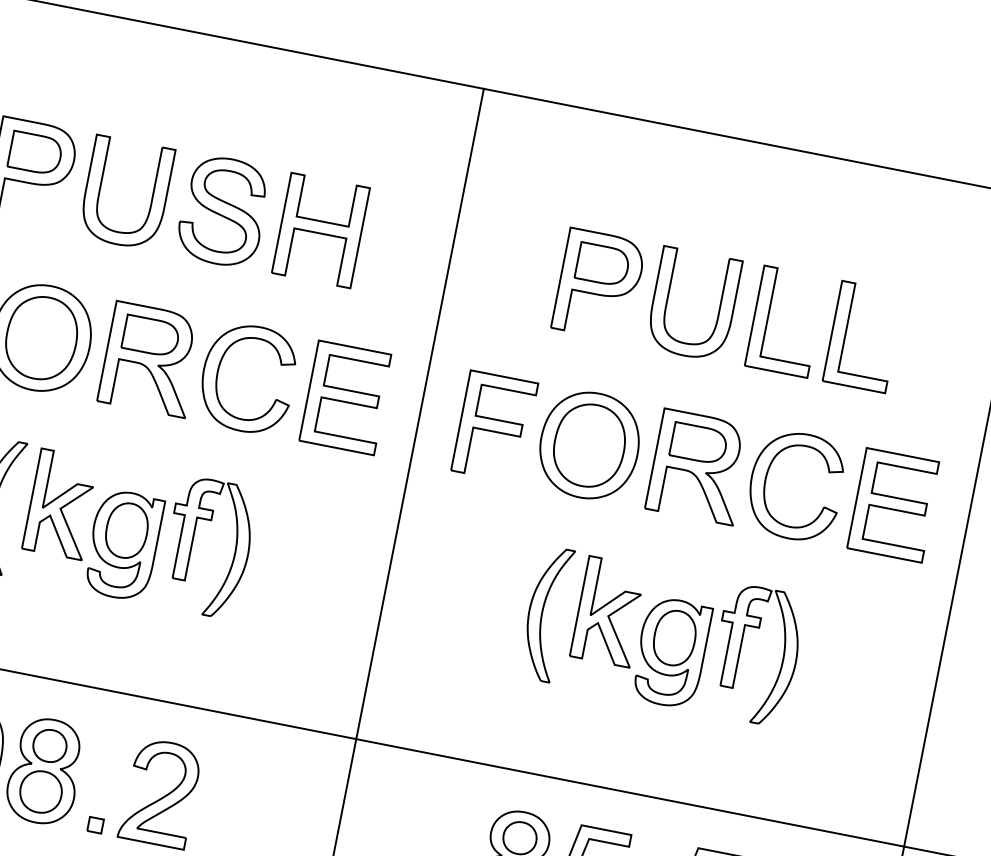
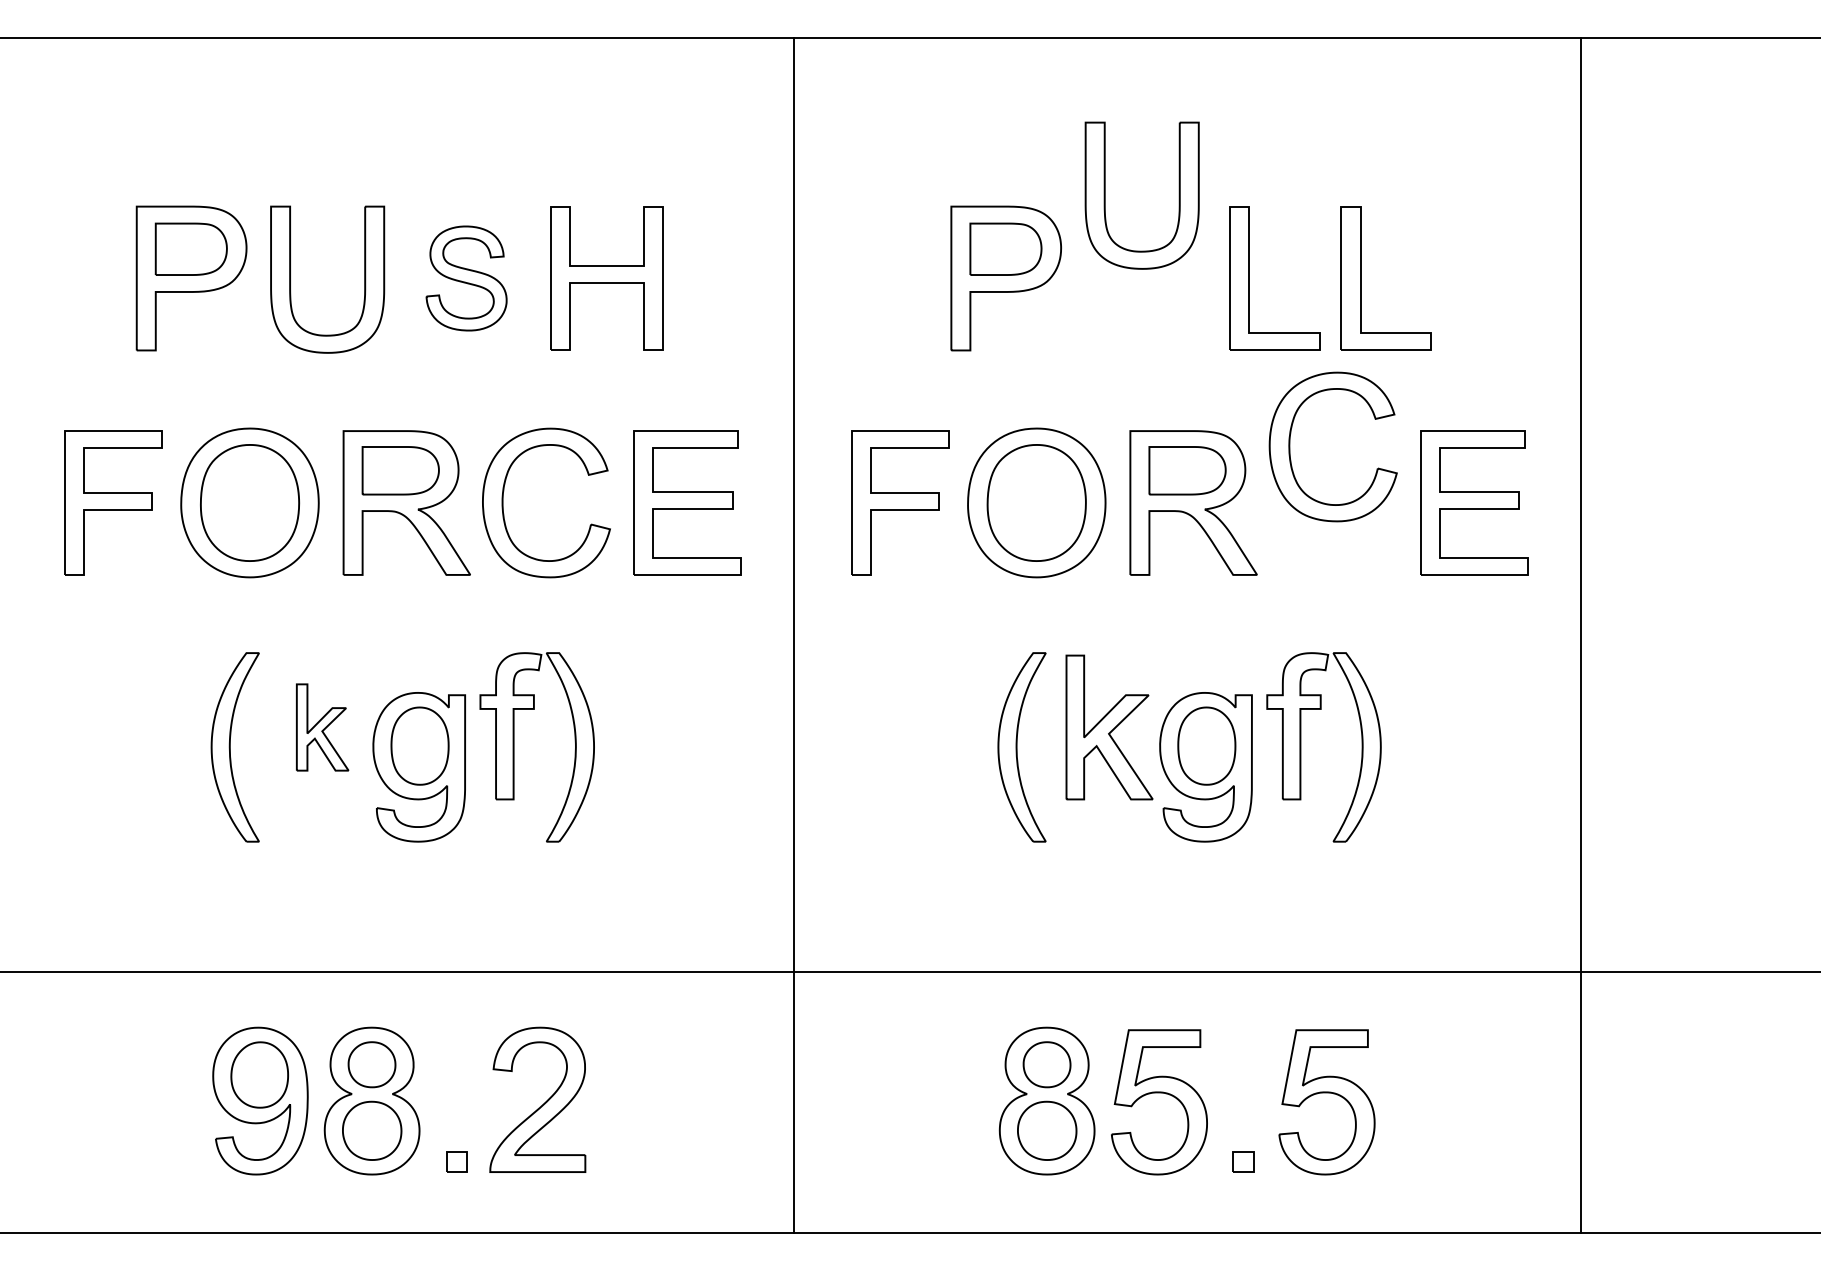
part: (223, 211) -> (466, 278), size x0.7
part: (667, 299) -> (1105, 195), moved
part: (766, 479) -> (1290, 446), moved
part: (61, 504) -> (322, 727), size x0.6

